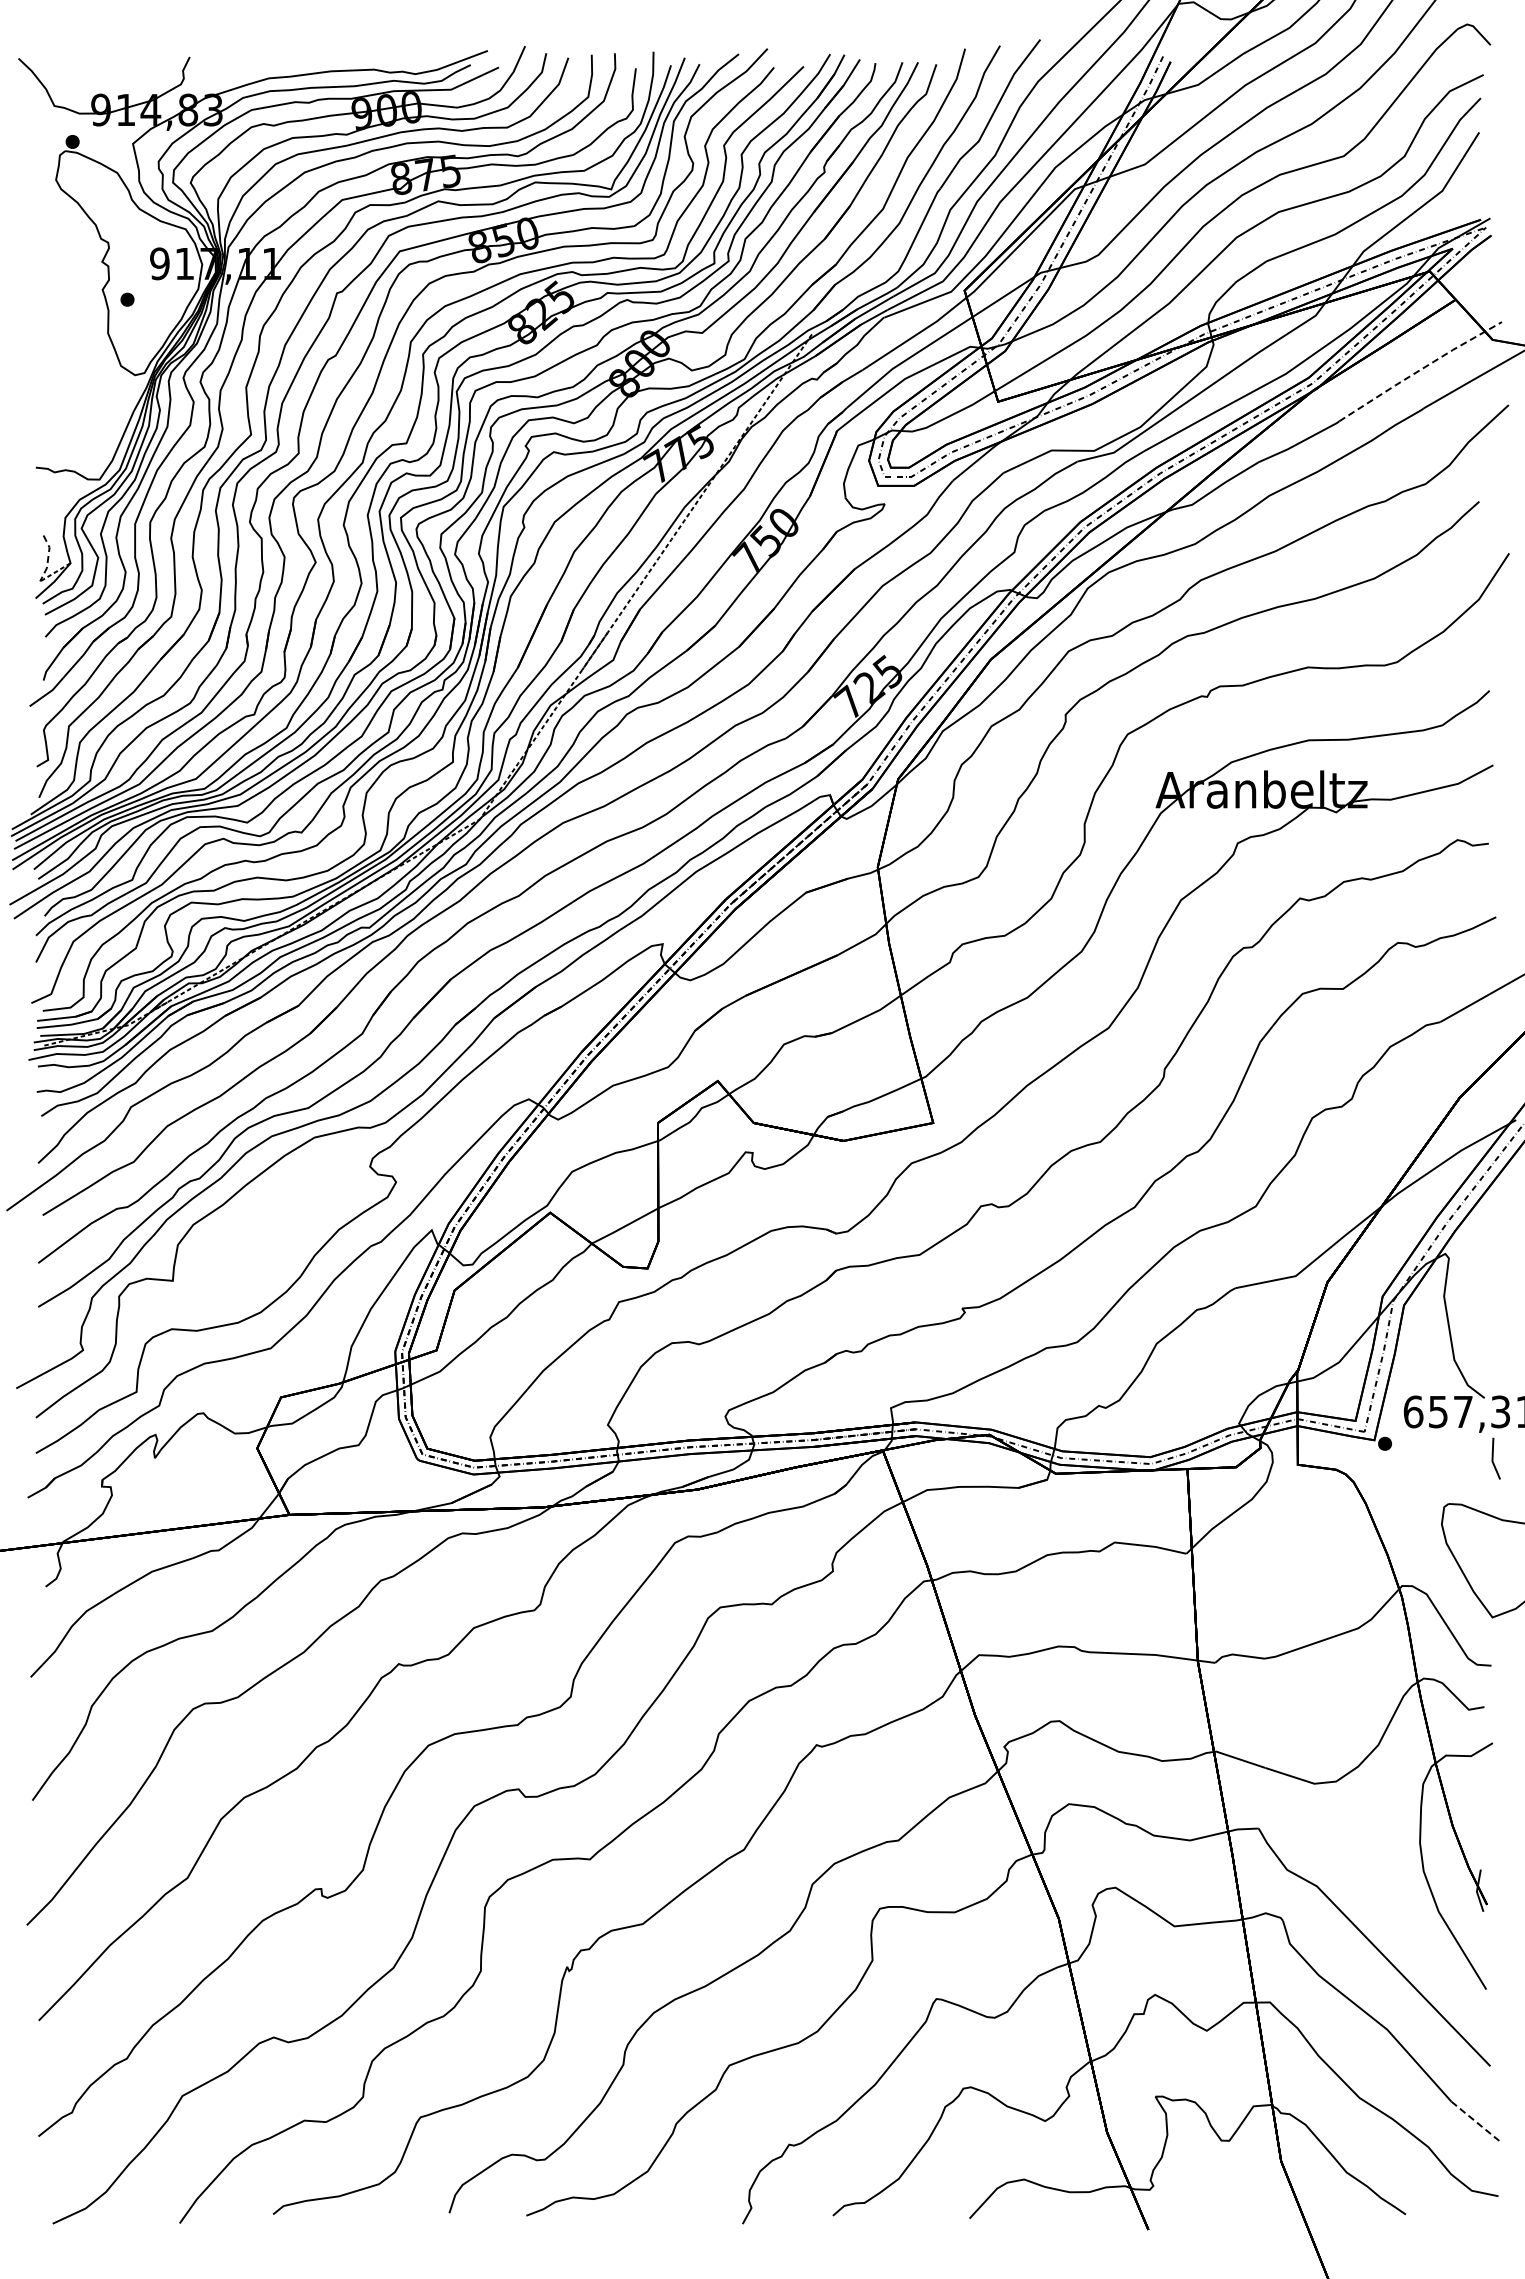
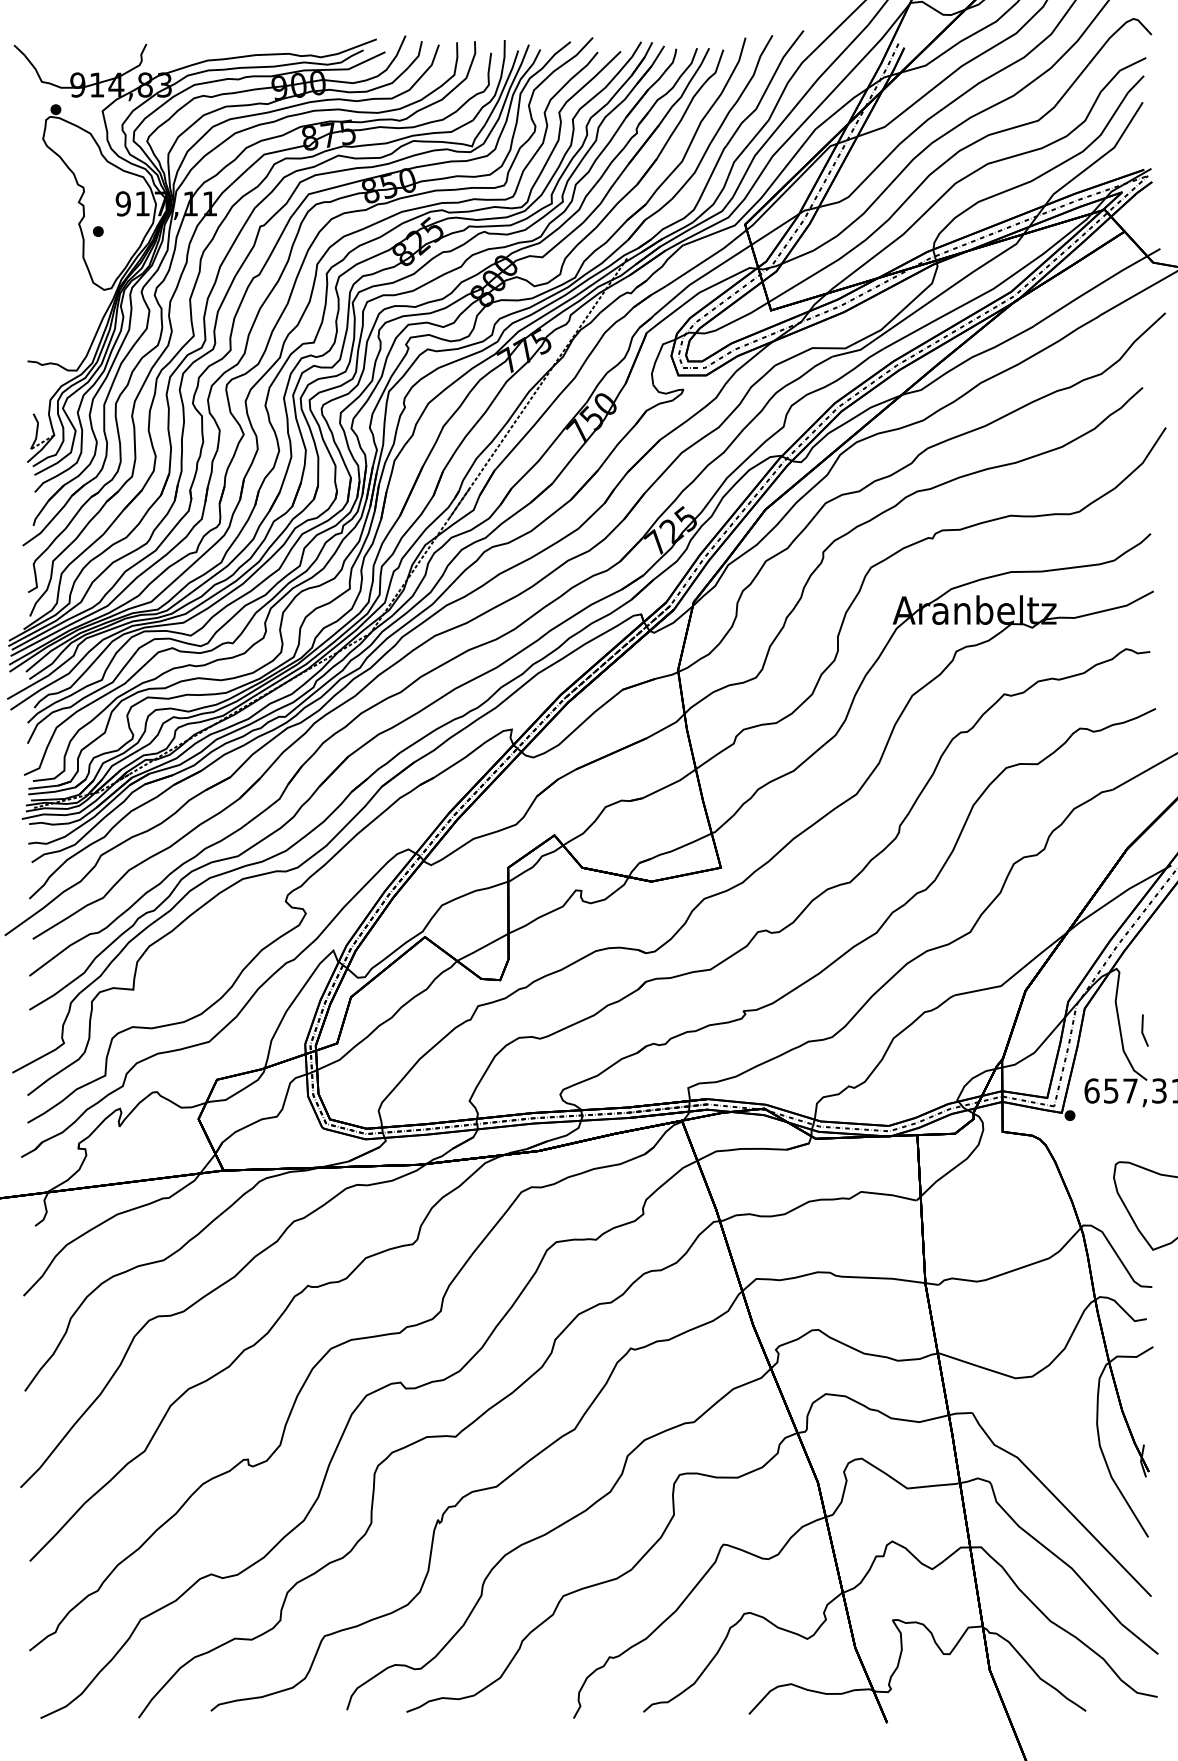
line: (1419, 370) -> (1096, 286), dashed -> solid
line: (48, 559) -> (37, 432), dashed -> solid
line: (1493, 1458) -> (1143, 1030), moved
line: (1475, 2121) -> (1139, 1639), dashed -> solid

